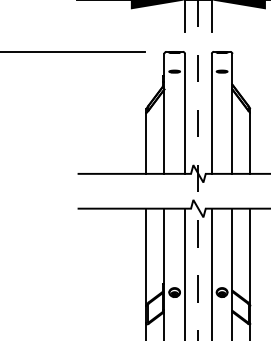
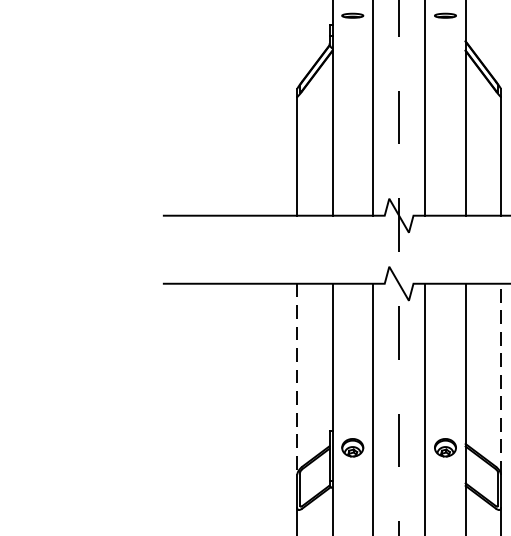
line: (146, 257) -> (297, 379), solid -> dashed
line: (250, 257) -> (500, 379), solid -> dashed

